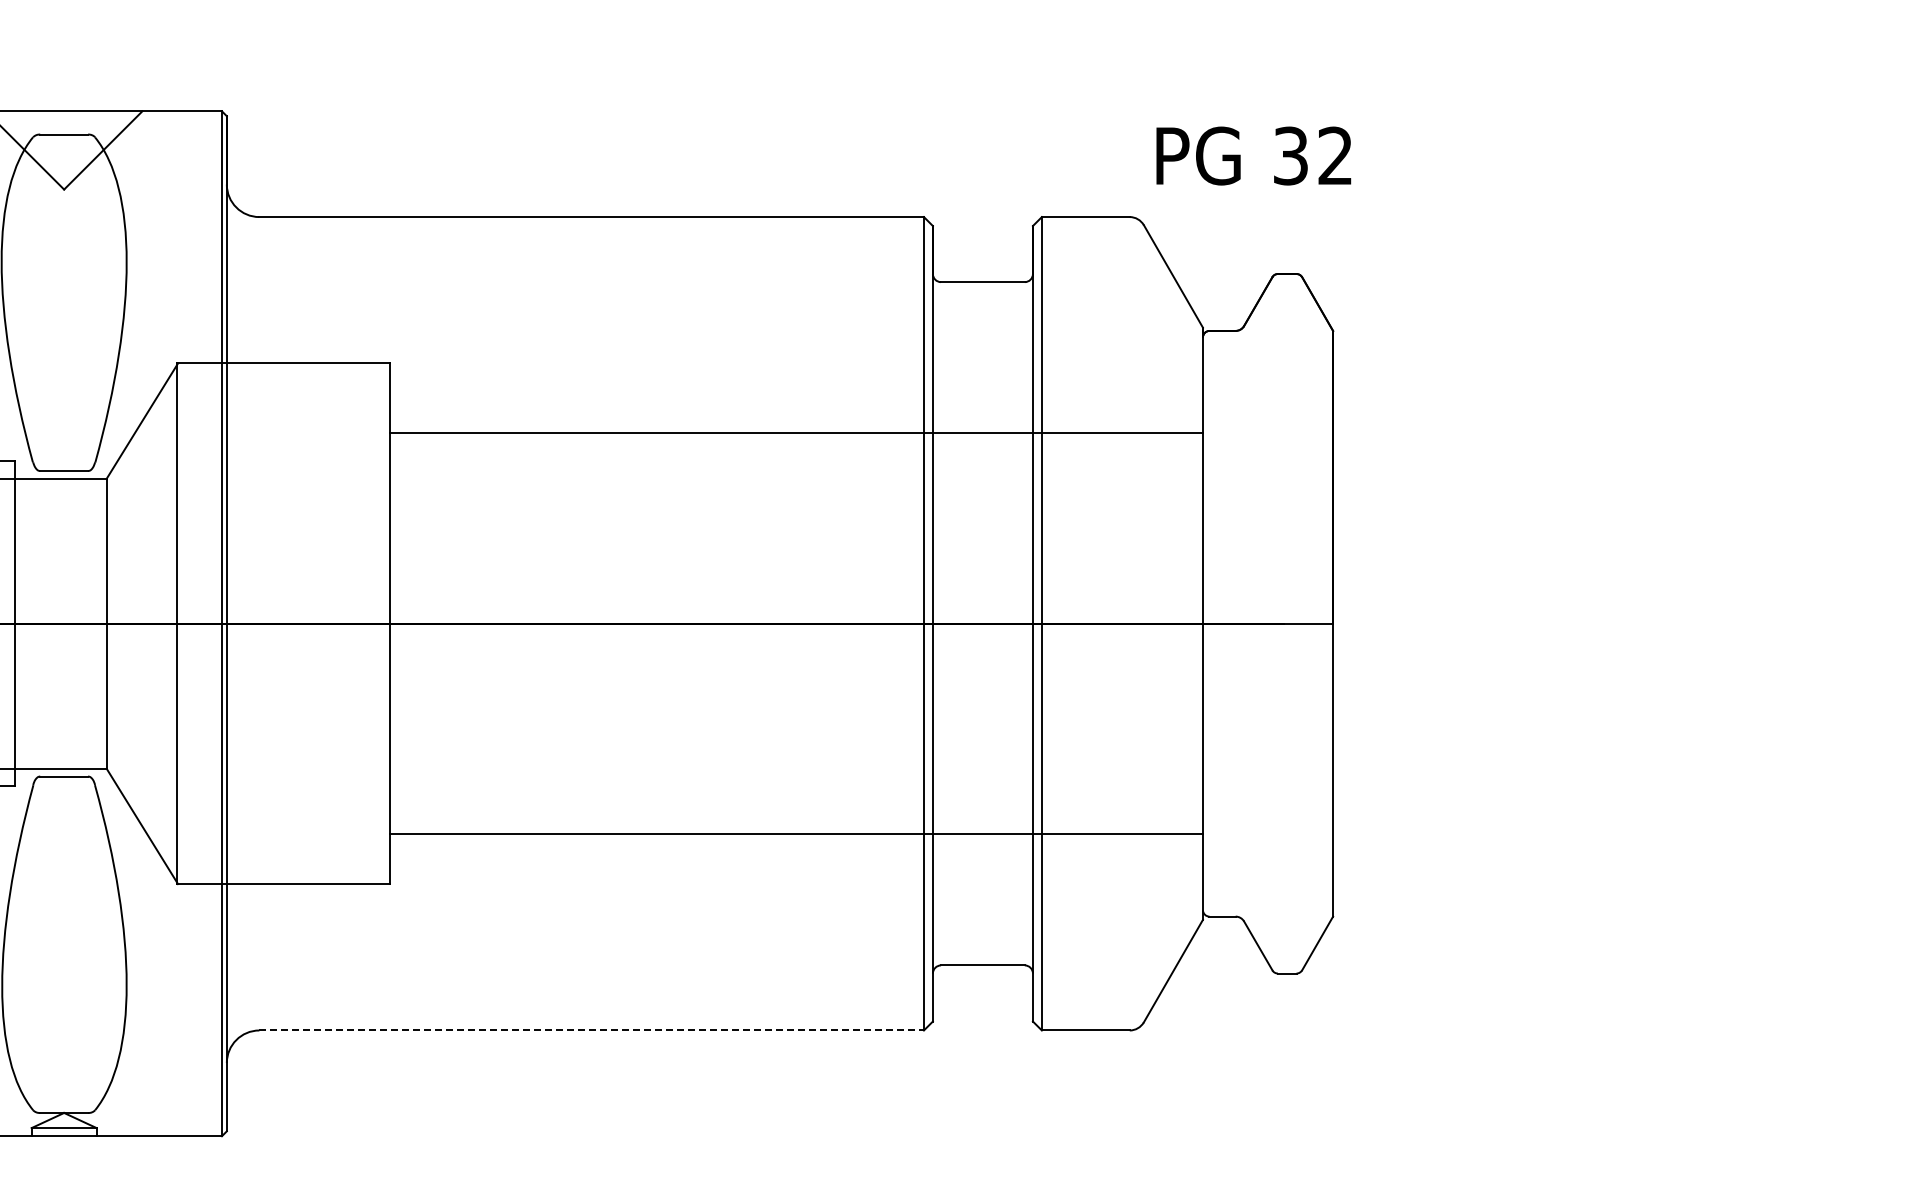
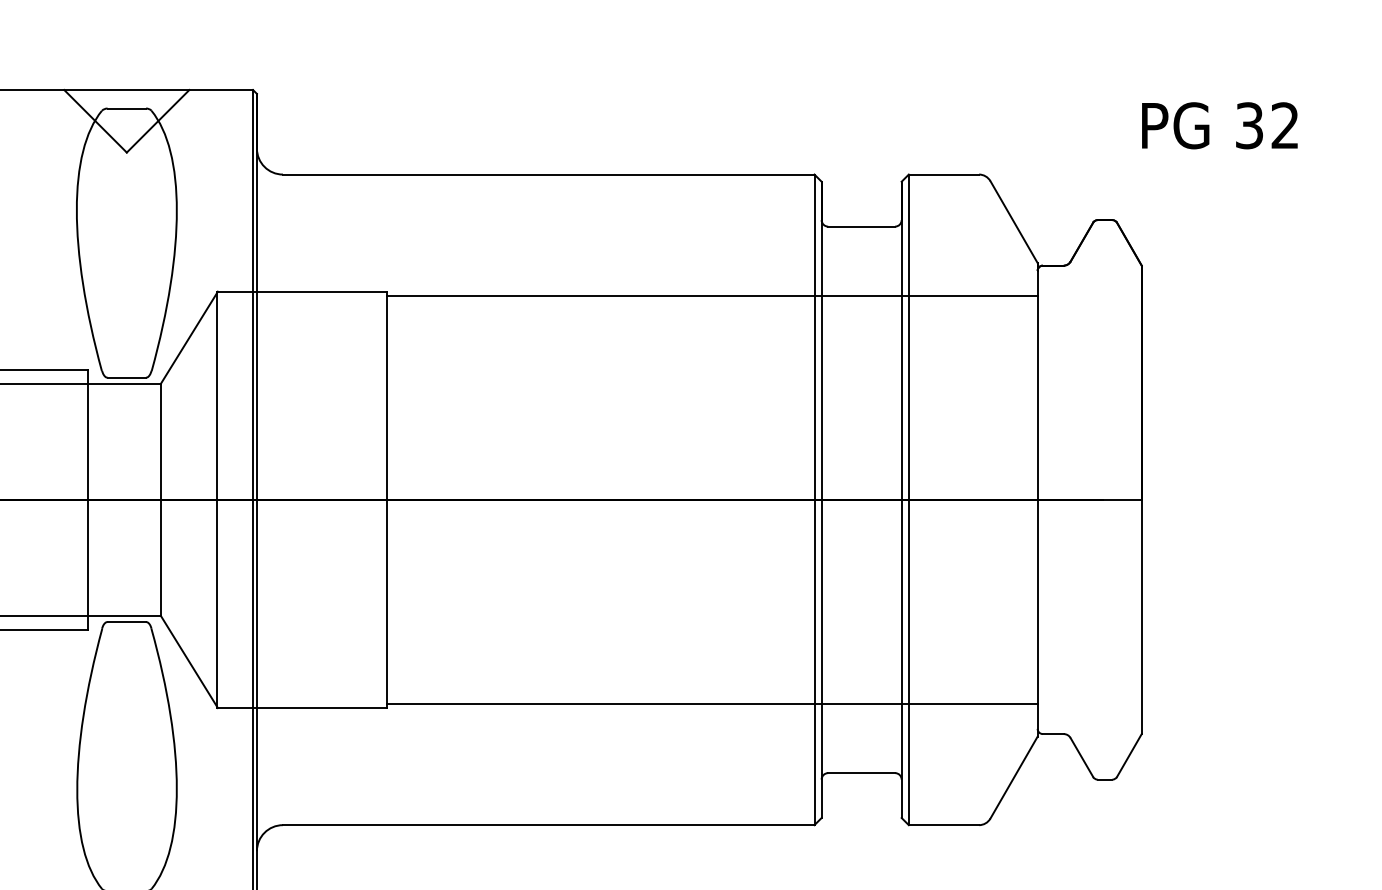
text: (1253, 155) -> (1219, 125), moved
line: (795, 433) -> (711, 295), moved
line: (795, 834) -> (711, 704), moved
line: (592, 1030) -> (549, 825), dashed -> solid

